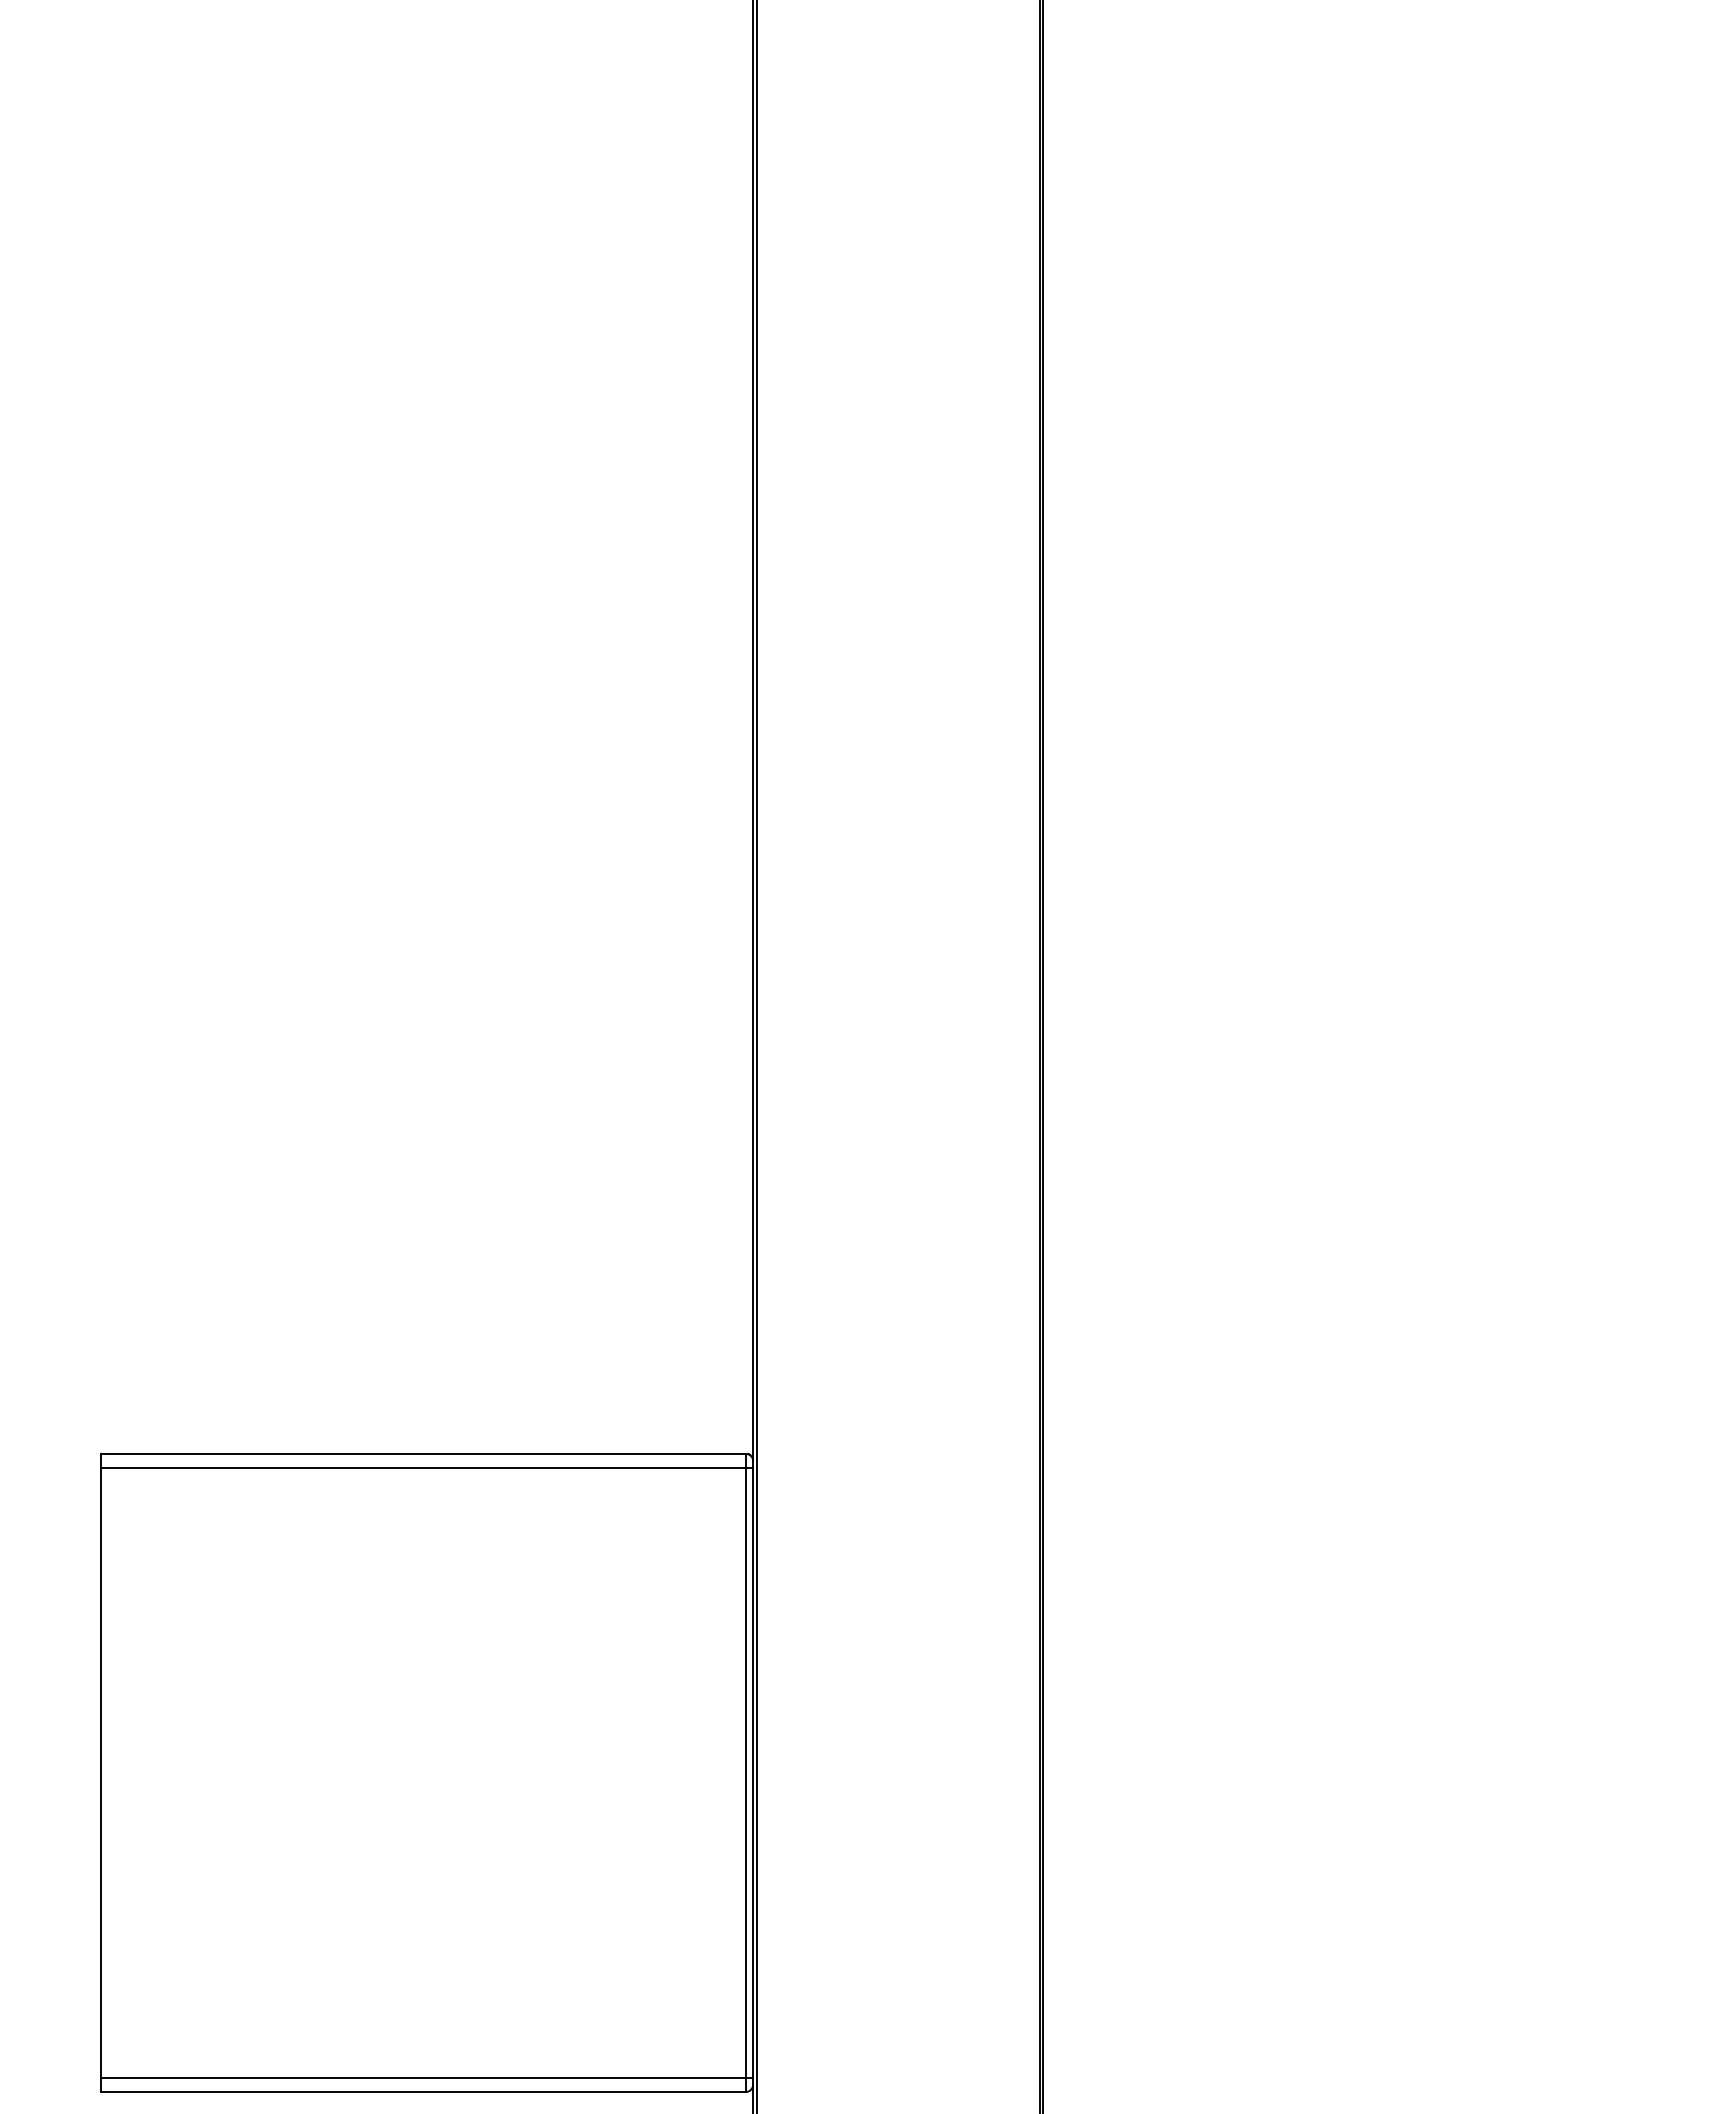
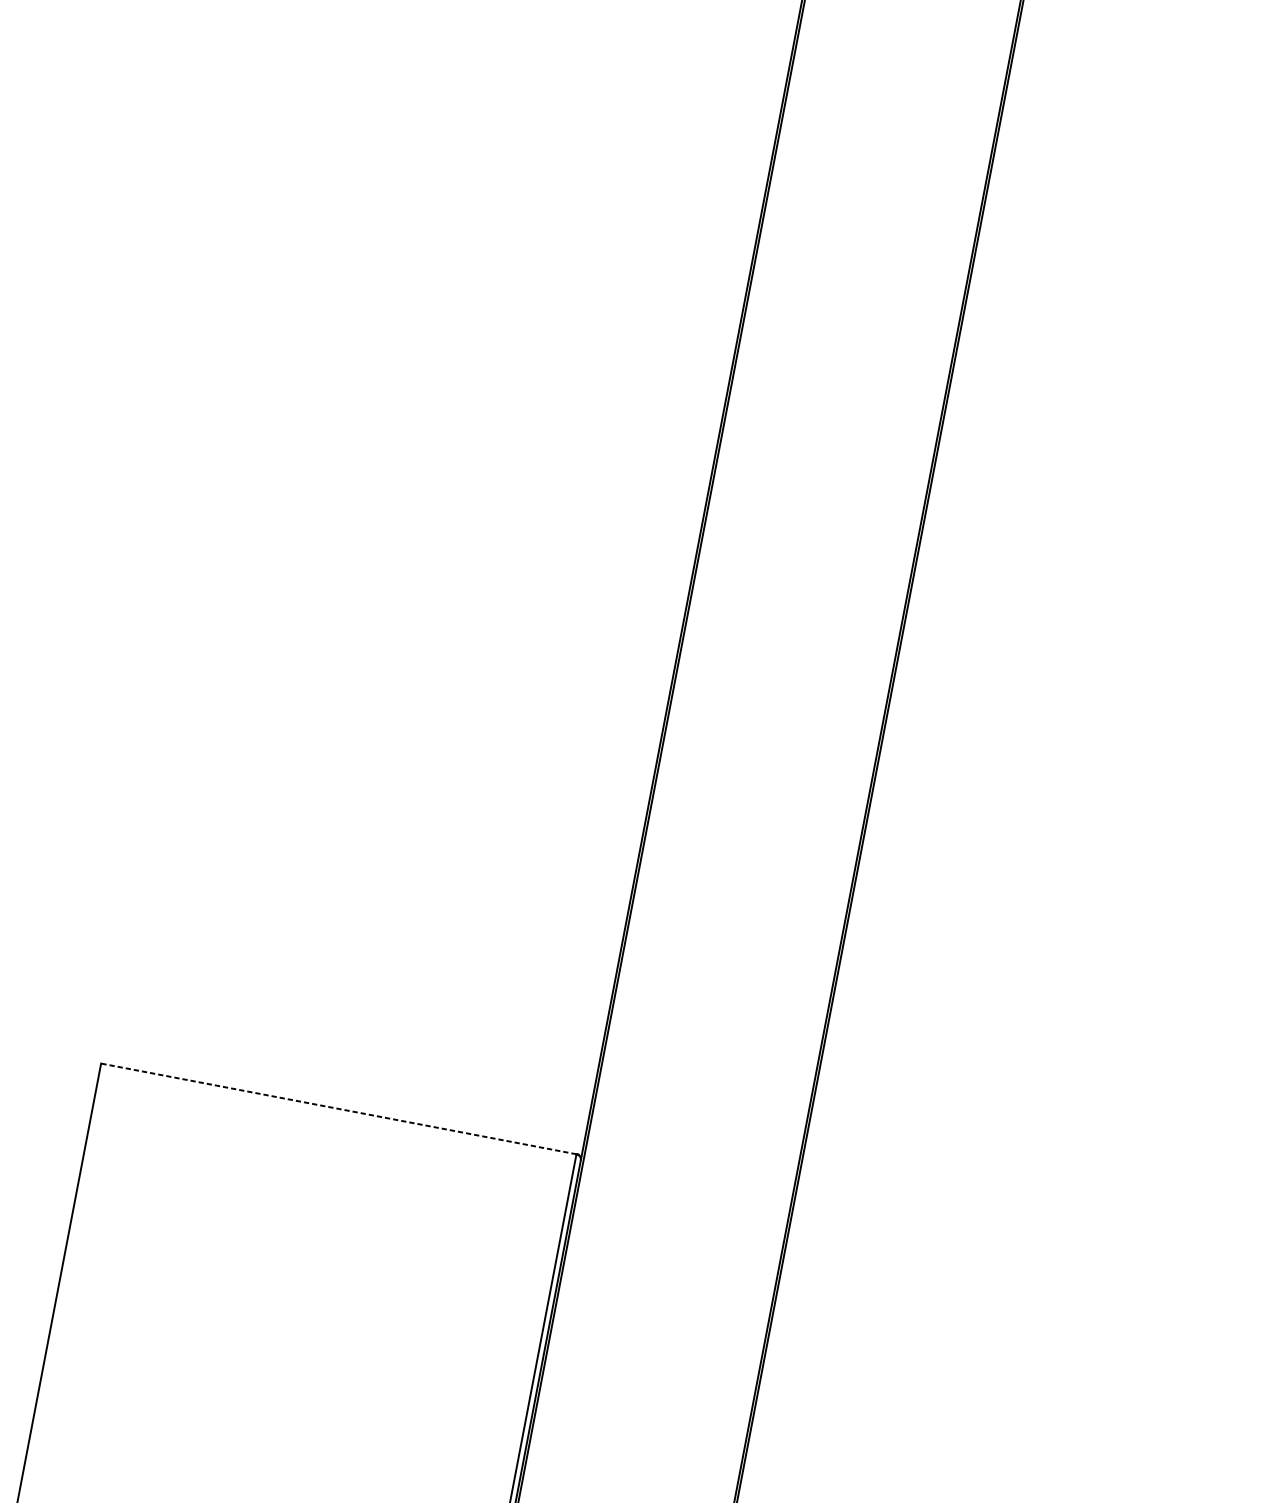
line: (423, 1453) -> (339, 1108), solid -> dashed
line: (426, 1468) -> (339, 1120), removed

